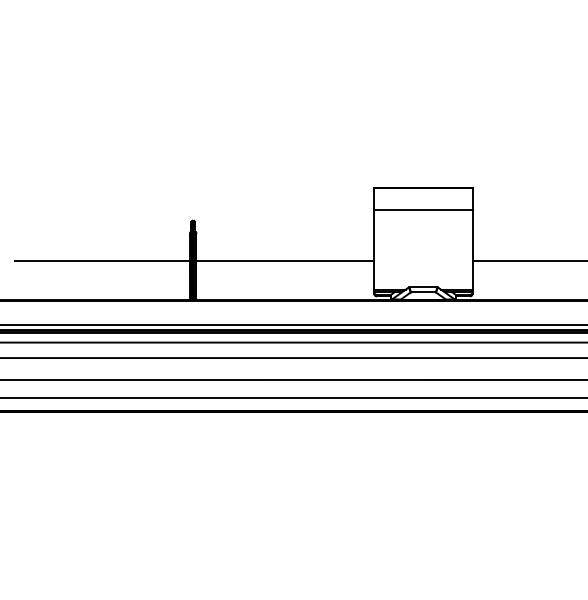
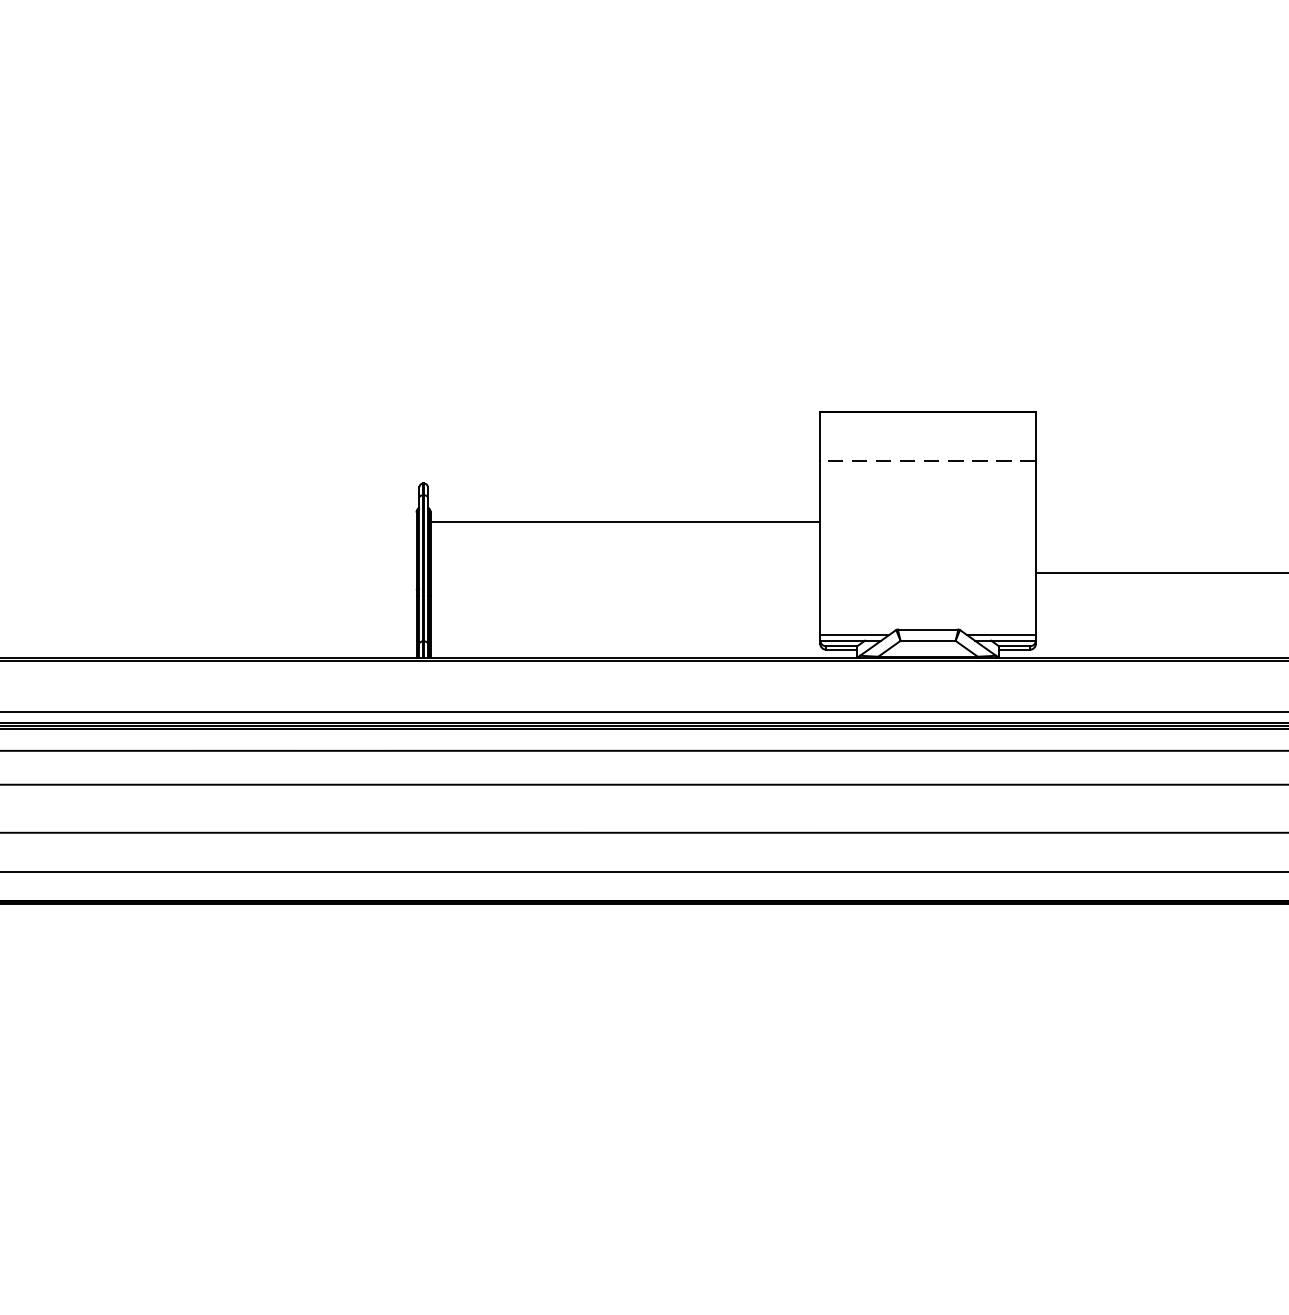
line: (422, 210) -> (926, 461), solid -> dashed
line: (102, 261) -> (224, 573), removed
line: (285, 261) -> (625, 522), moved

